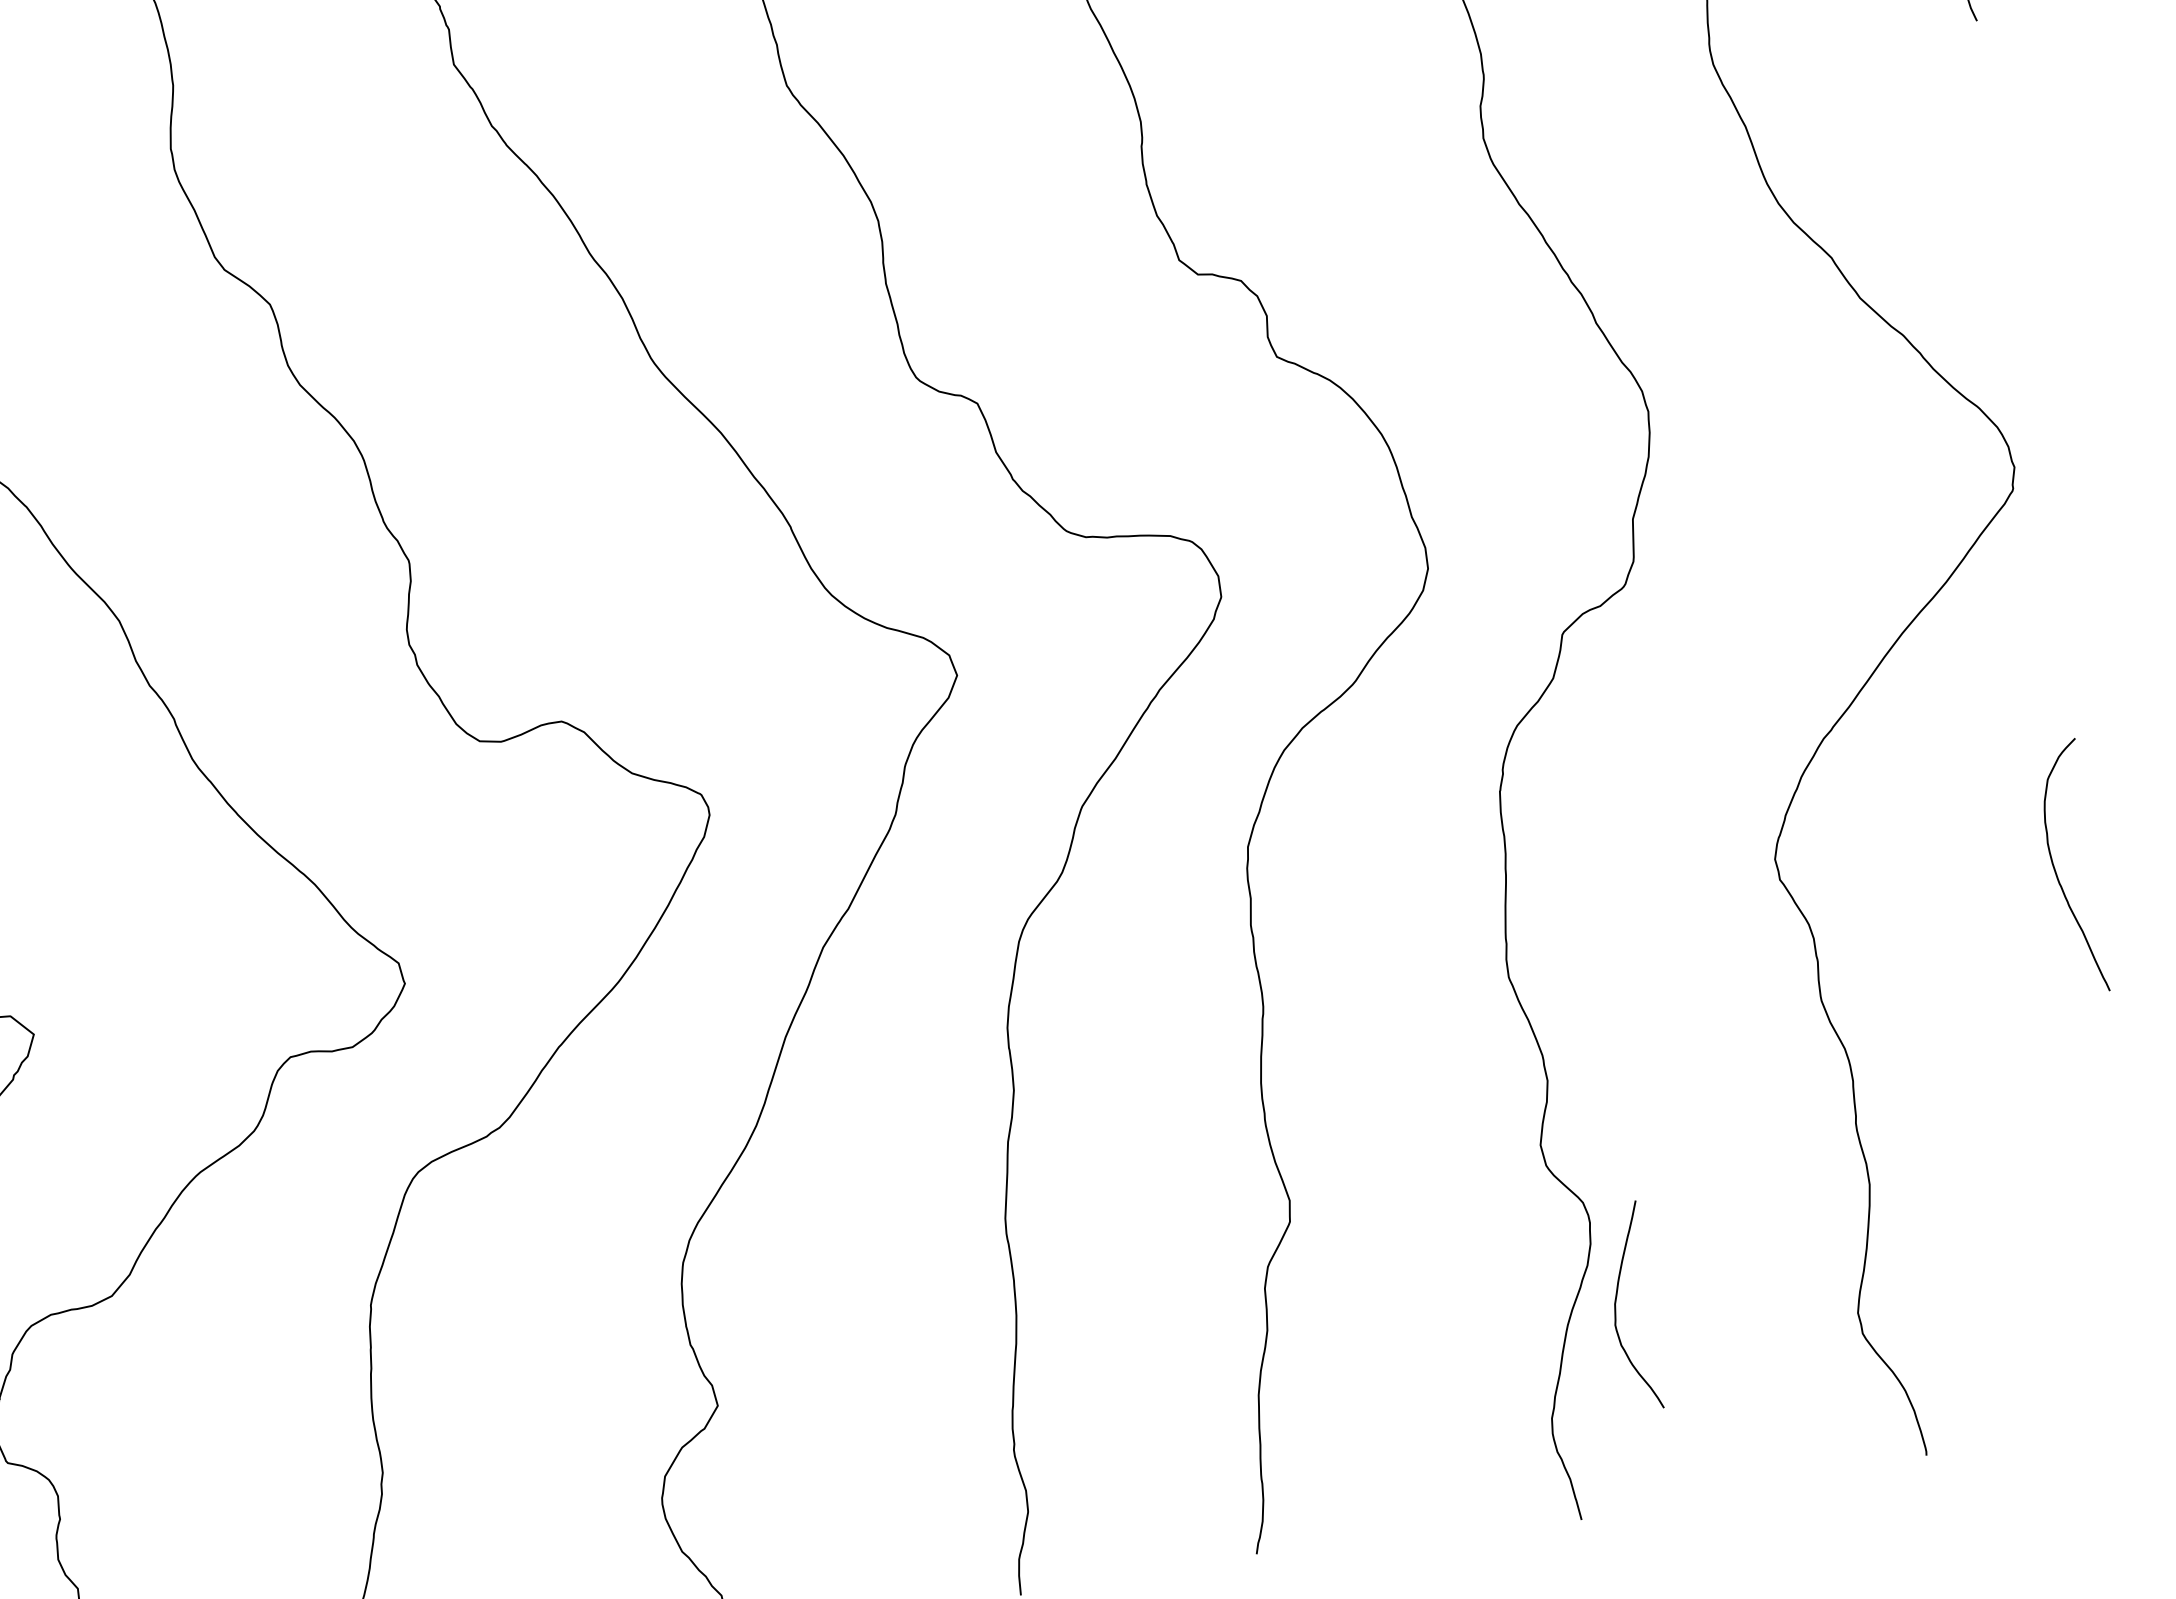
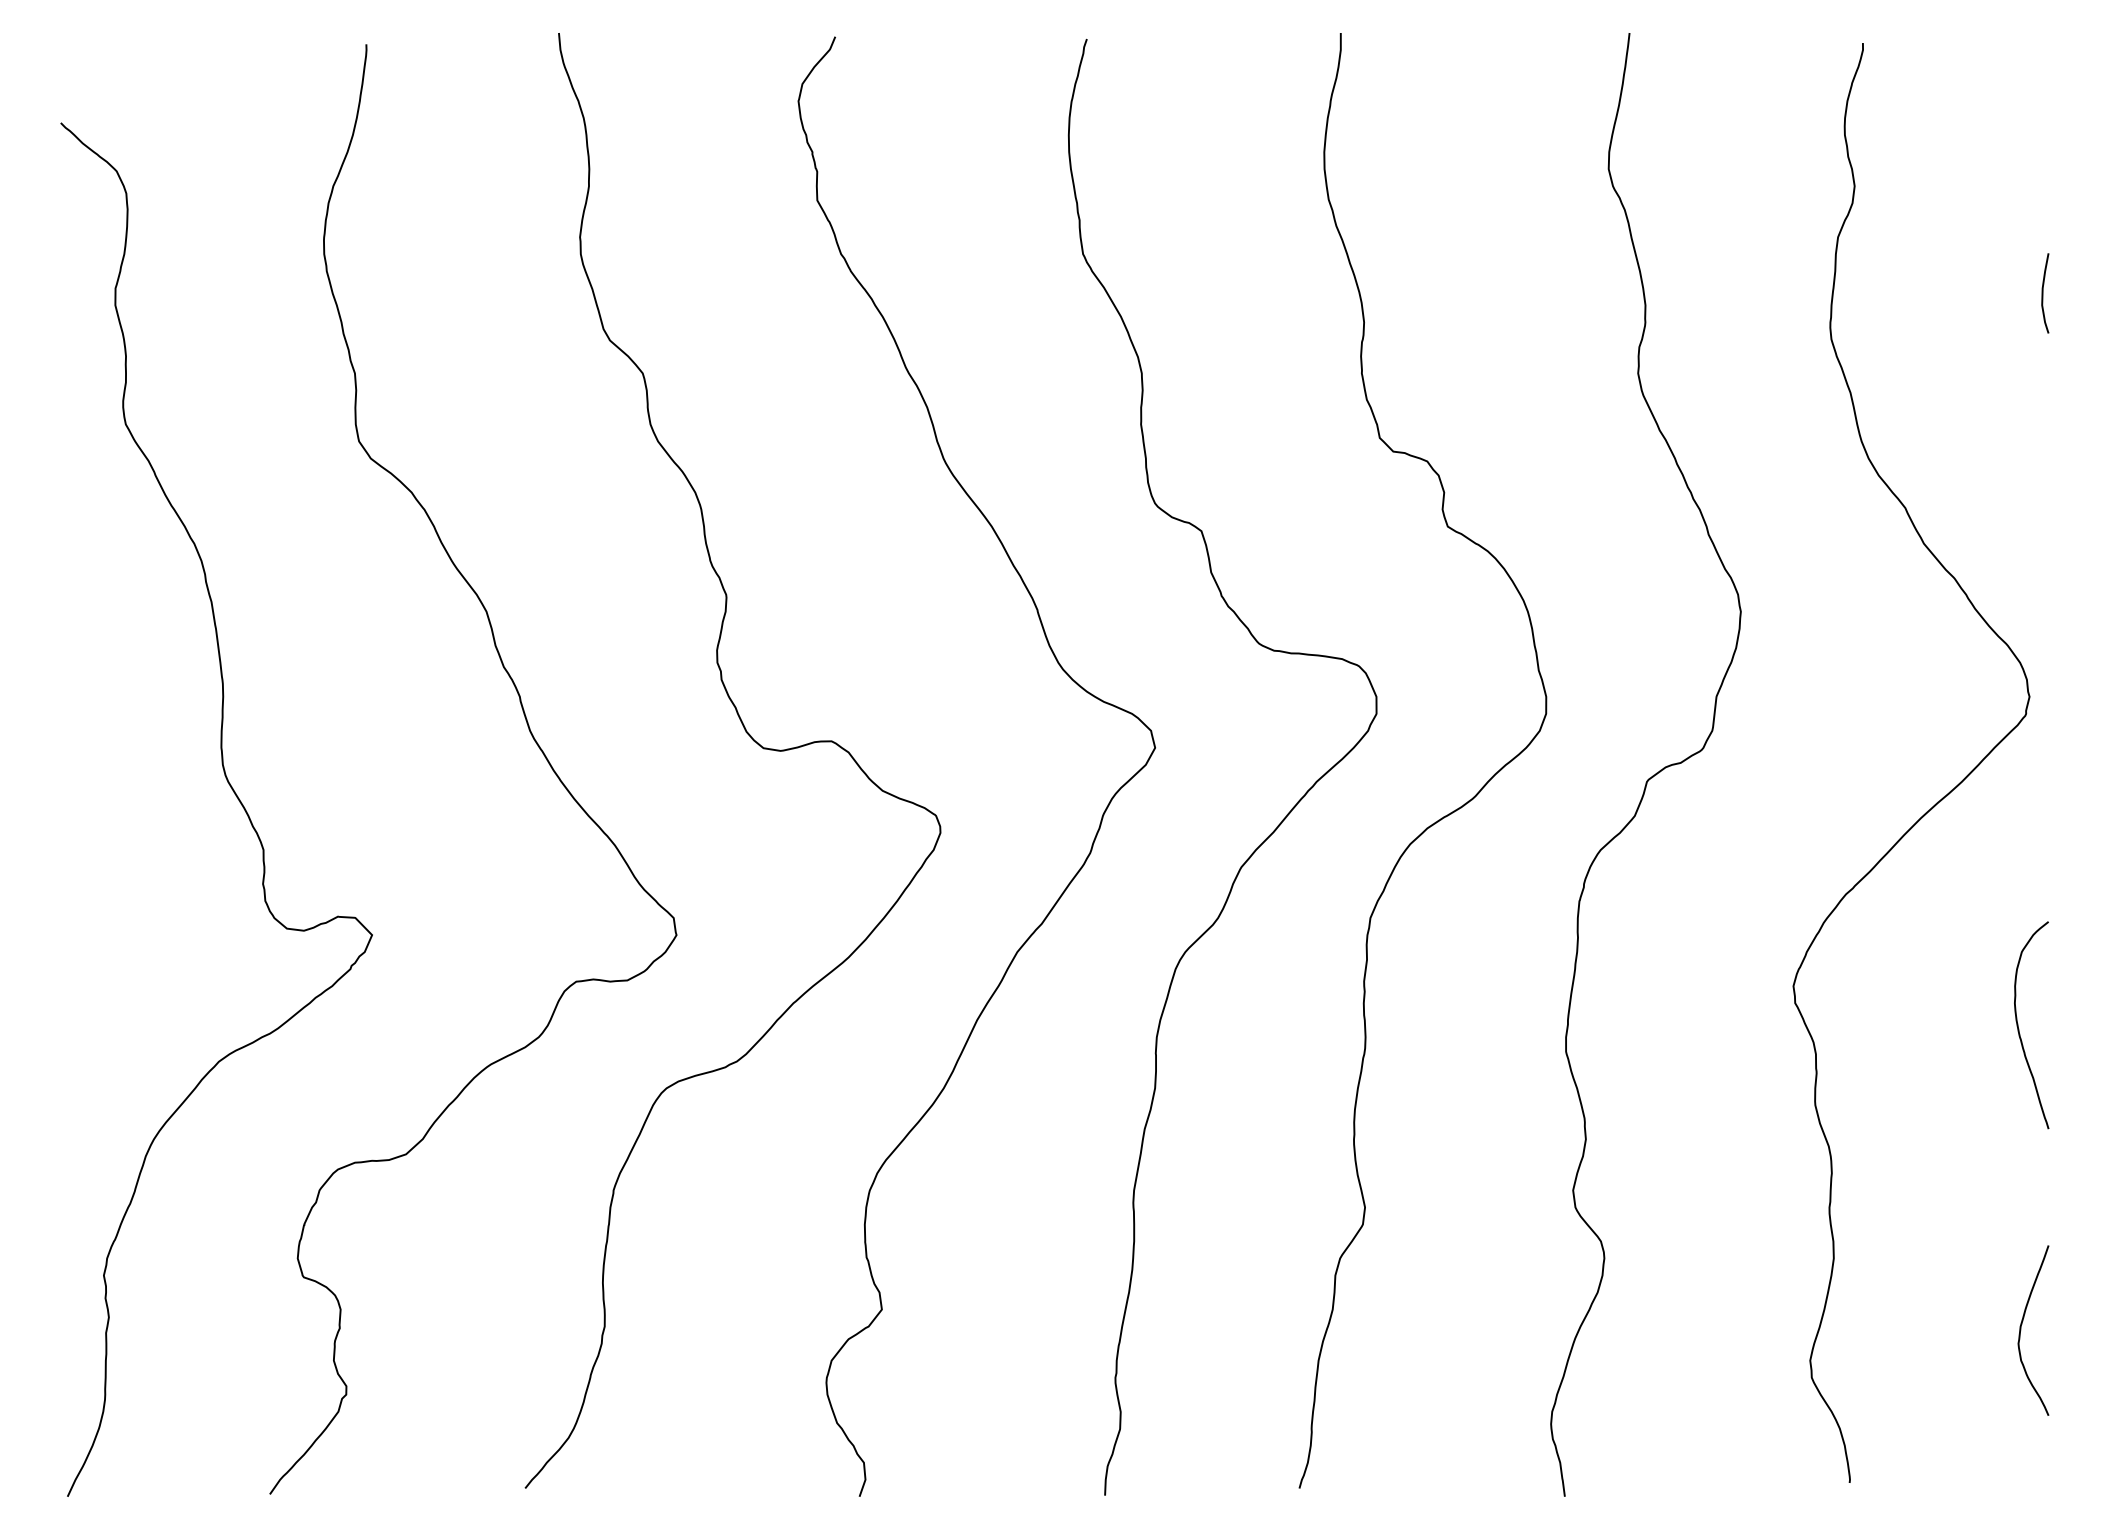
curve: (1616, 1308) -> (2021, 1330), moved

